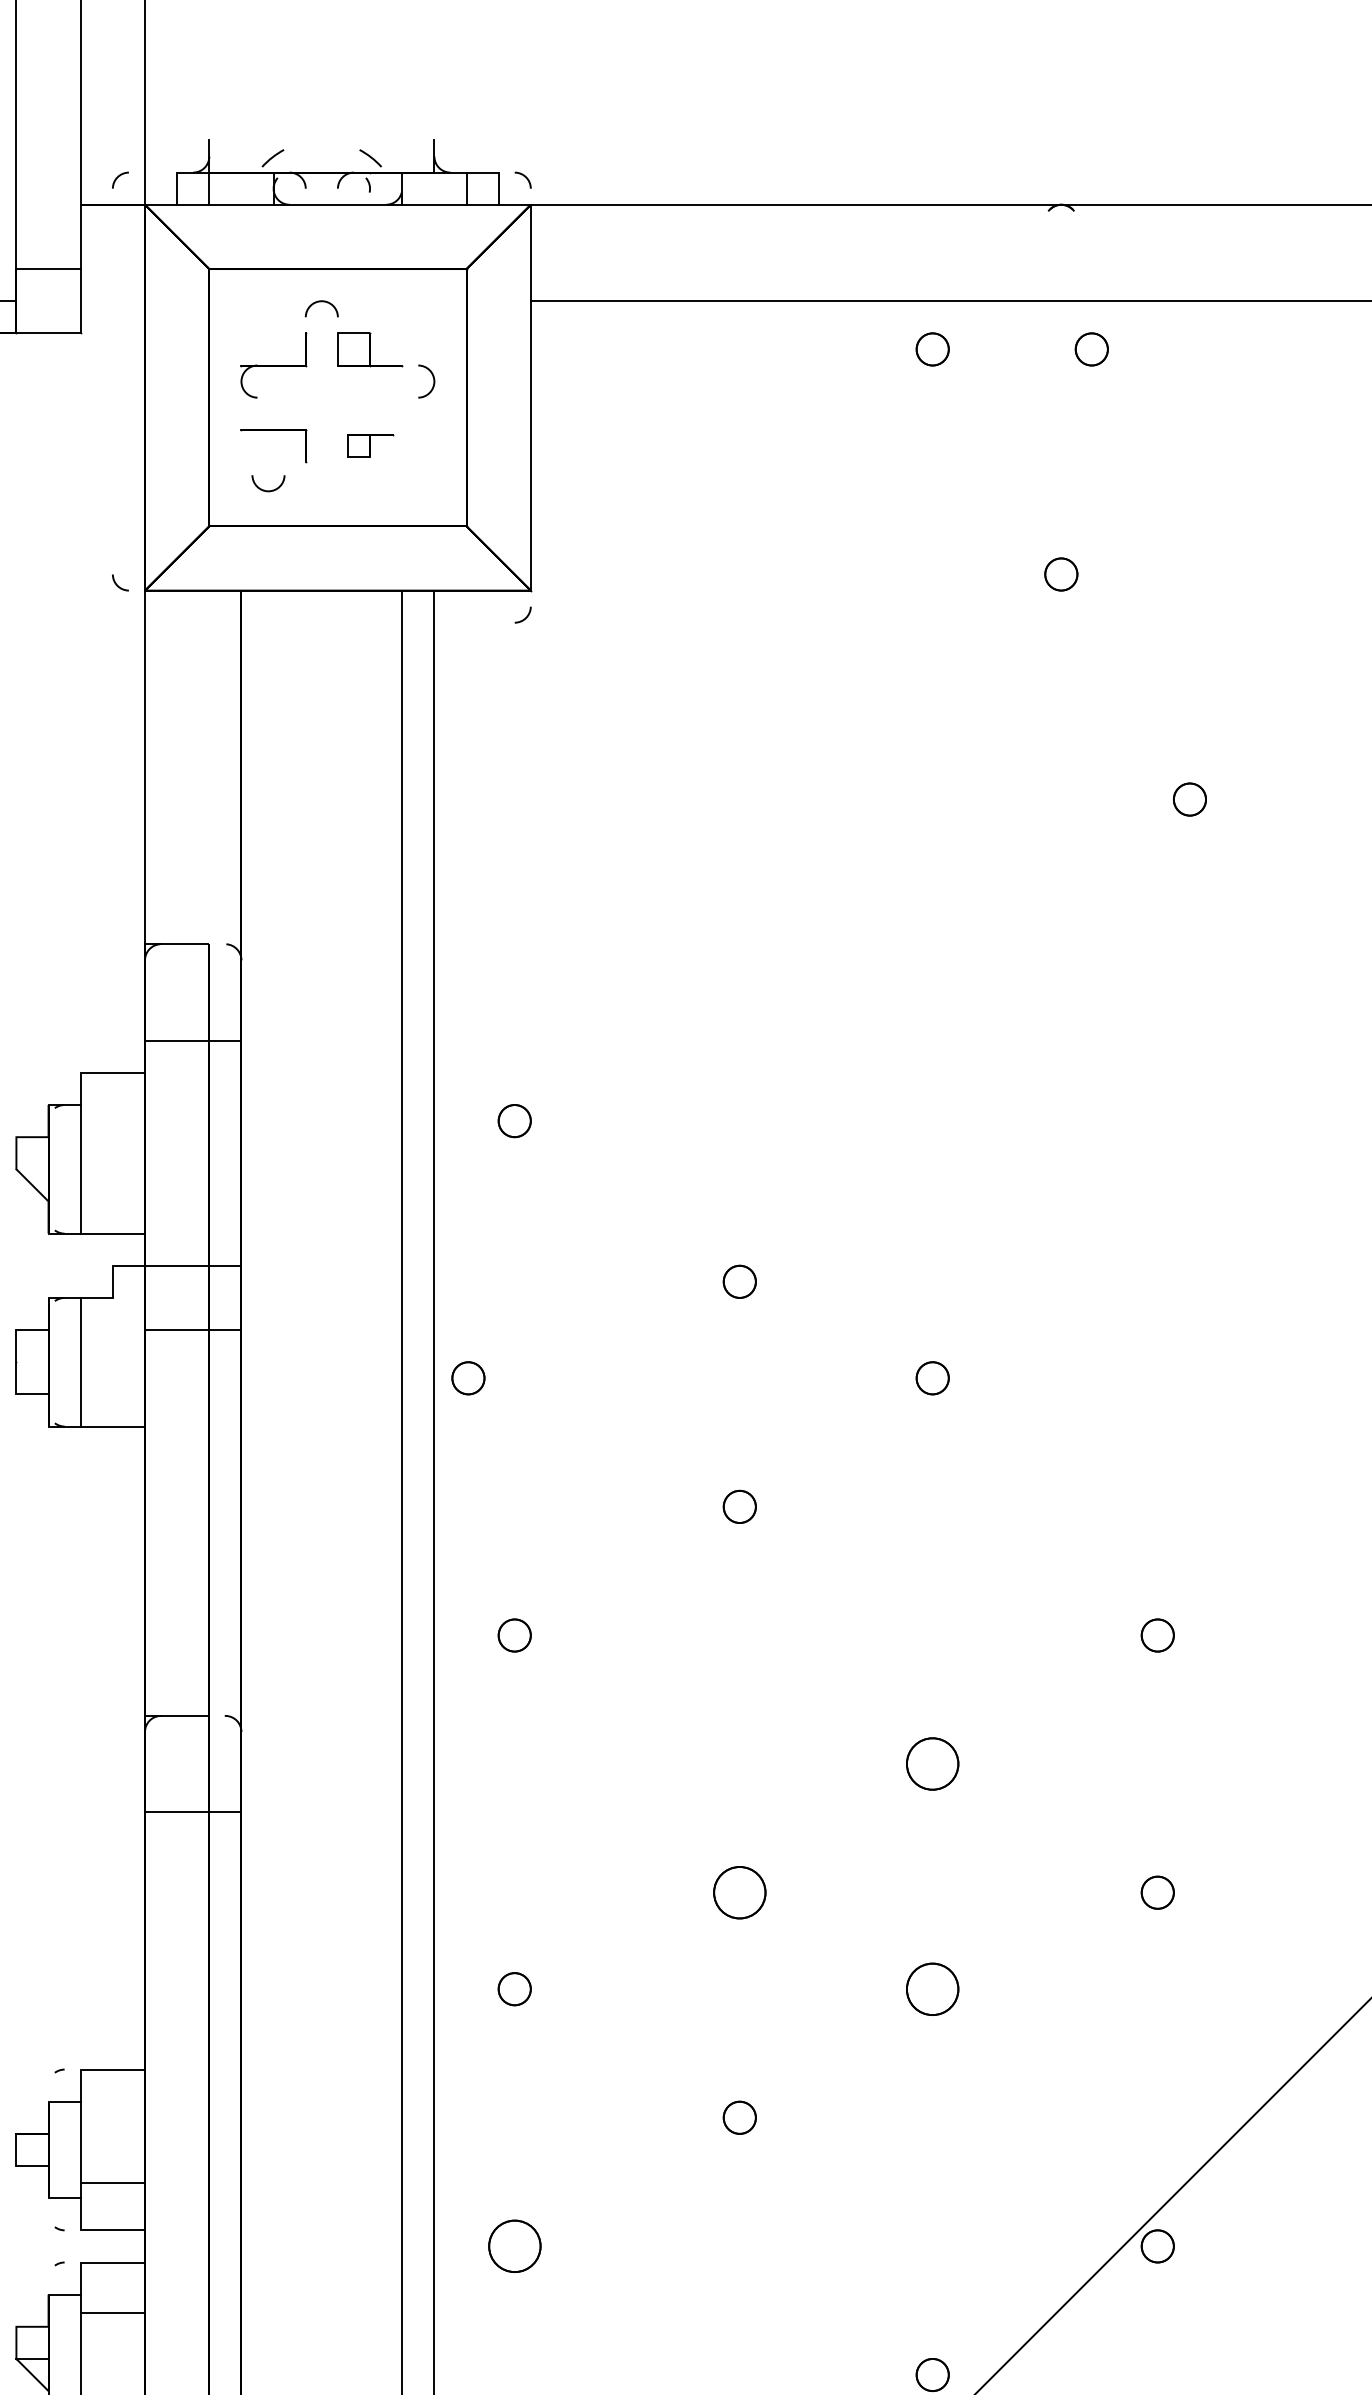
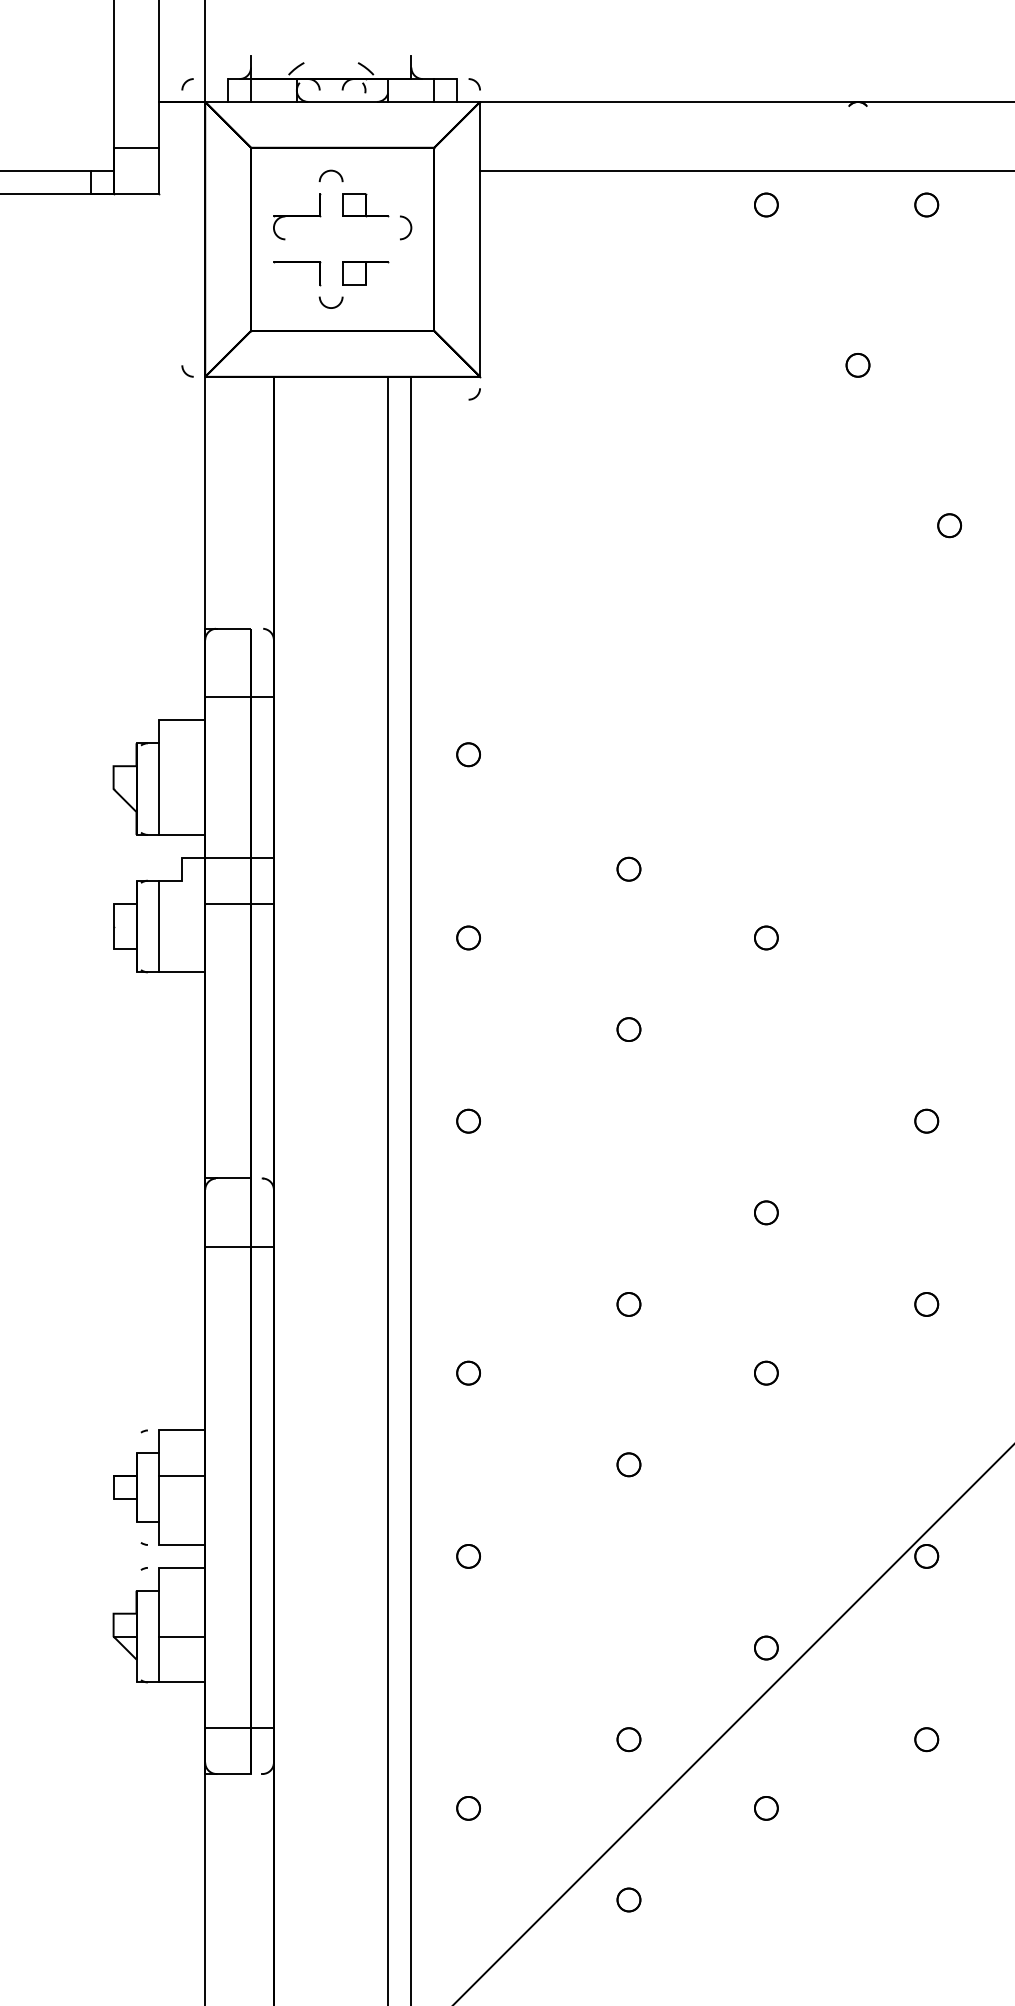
part: (1091, 348) -> (926, 204), moved
part: (369, 445) -> (365, 273), size x1.43
curve: (264, 489) -> (328, 306), moved
part: (468, 1377) -> (468, 937), moved
part: (932, 1763) -> (766, 1212), size x0.62
part: (739, 1892) -> (628, 1304), size x0.62
part: (932, 1988) -> (766, 1372), size x0.62
line: (113, 2183) -> (182, 1476), moved
part: (514, 2246) -> (468, 1556), size x0.62
line: (113, 2312) -> (182, 1636), moved

